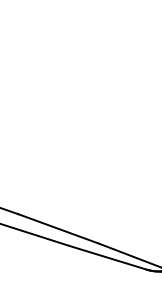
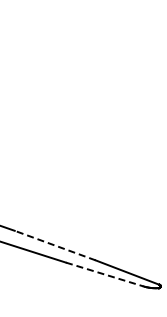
line: (57, 228) -> (54, 245), solid -> dashed
line: (107, 257) -> (104, 274), solid -> dashed

